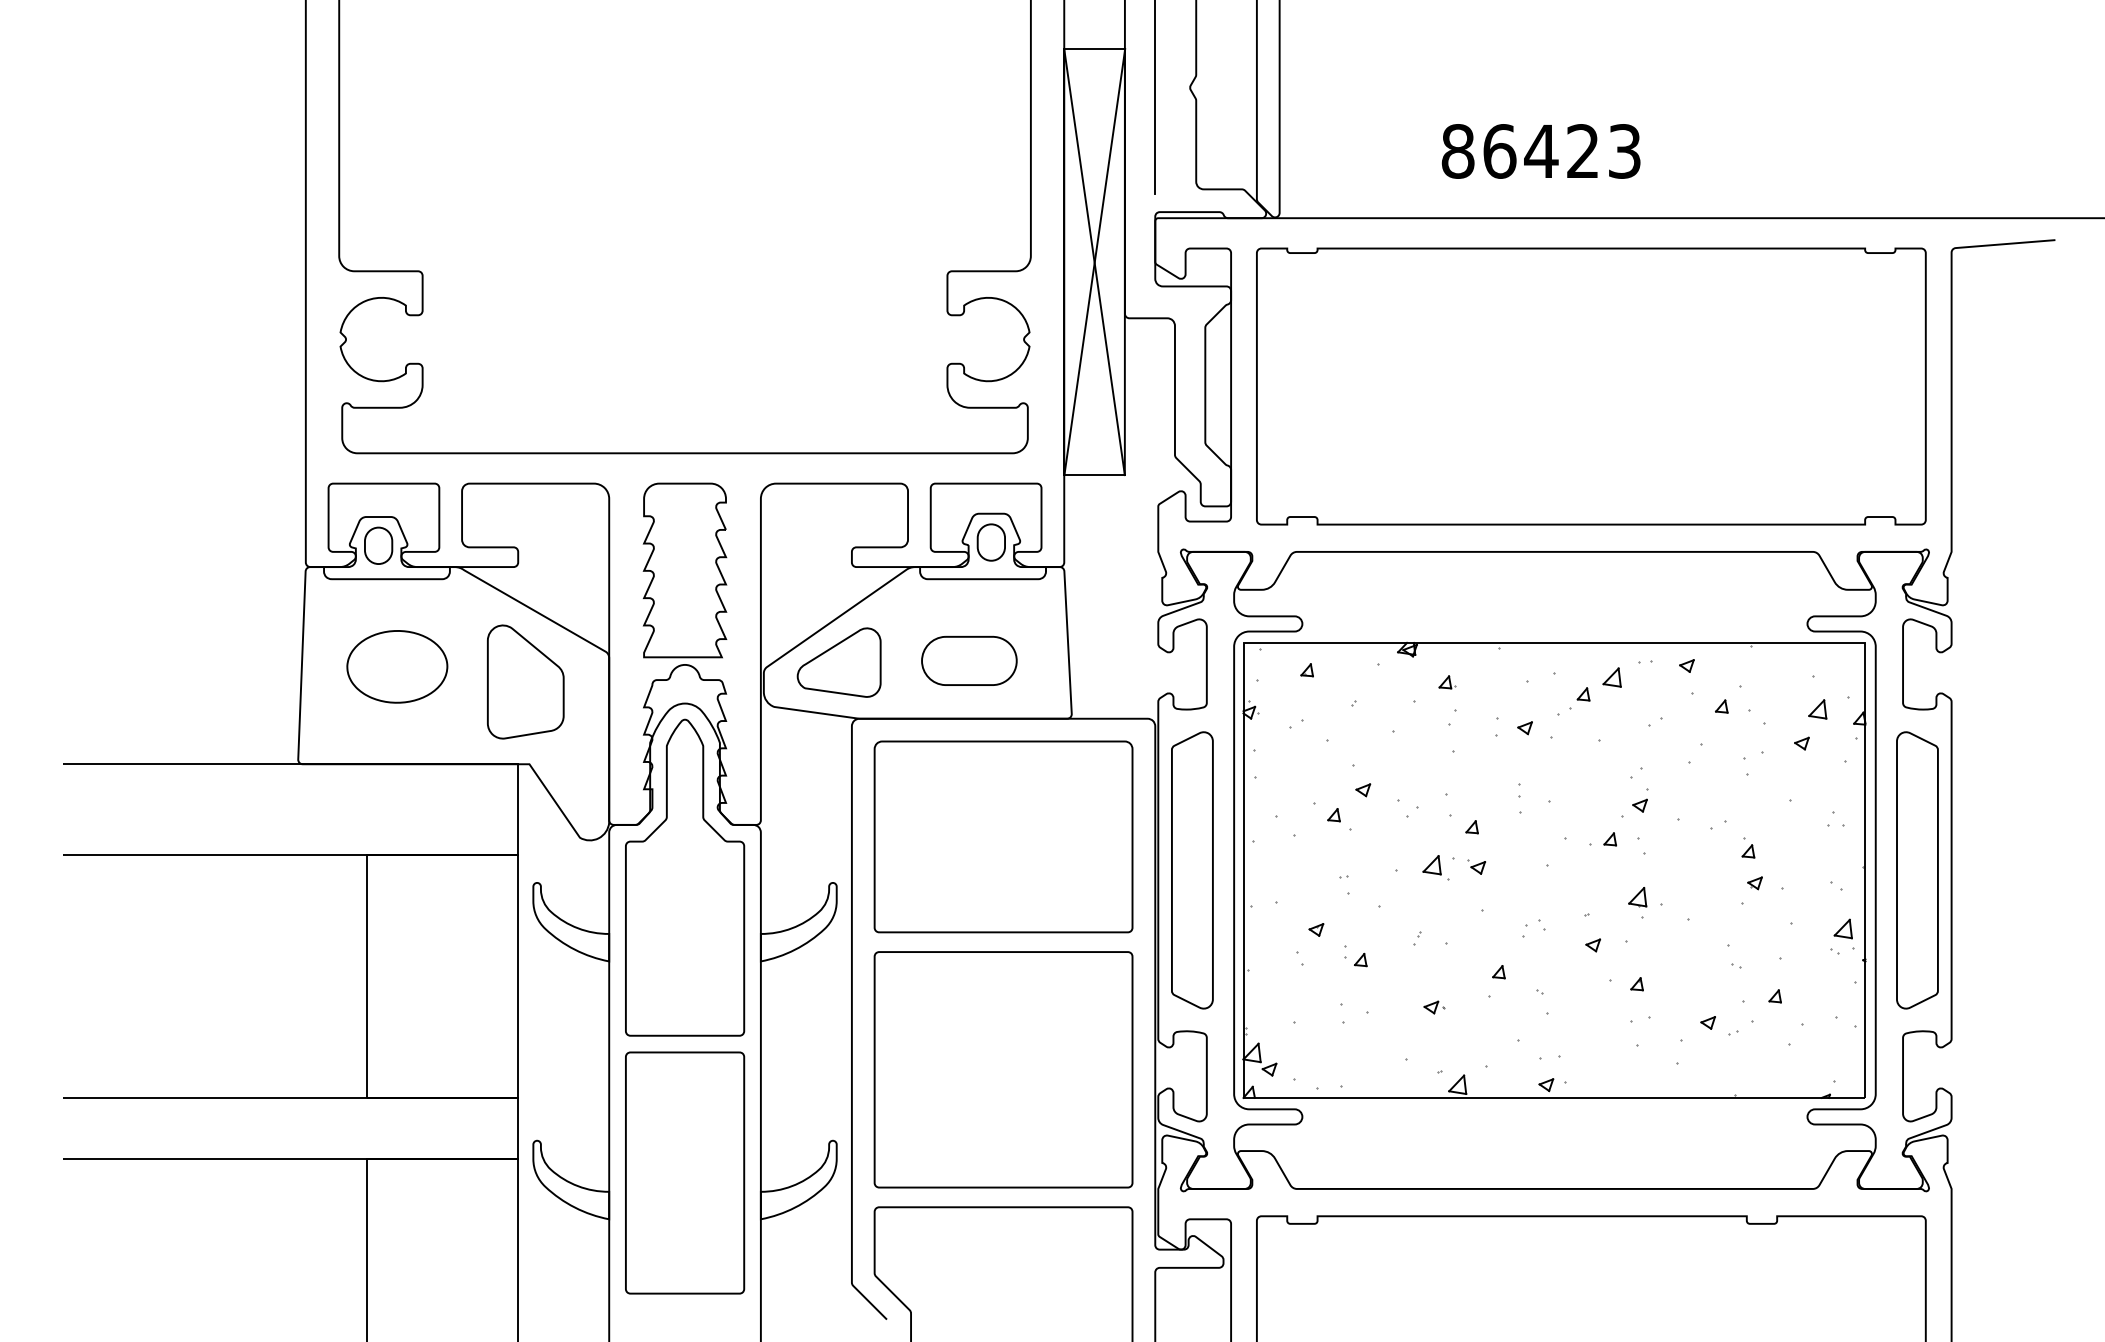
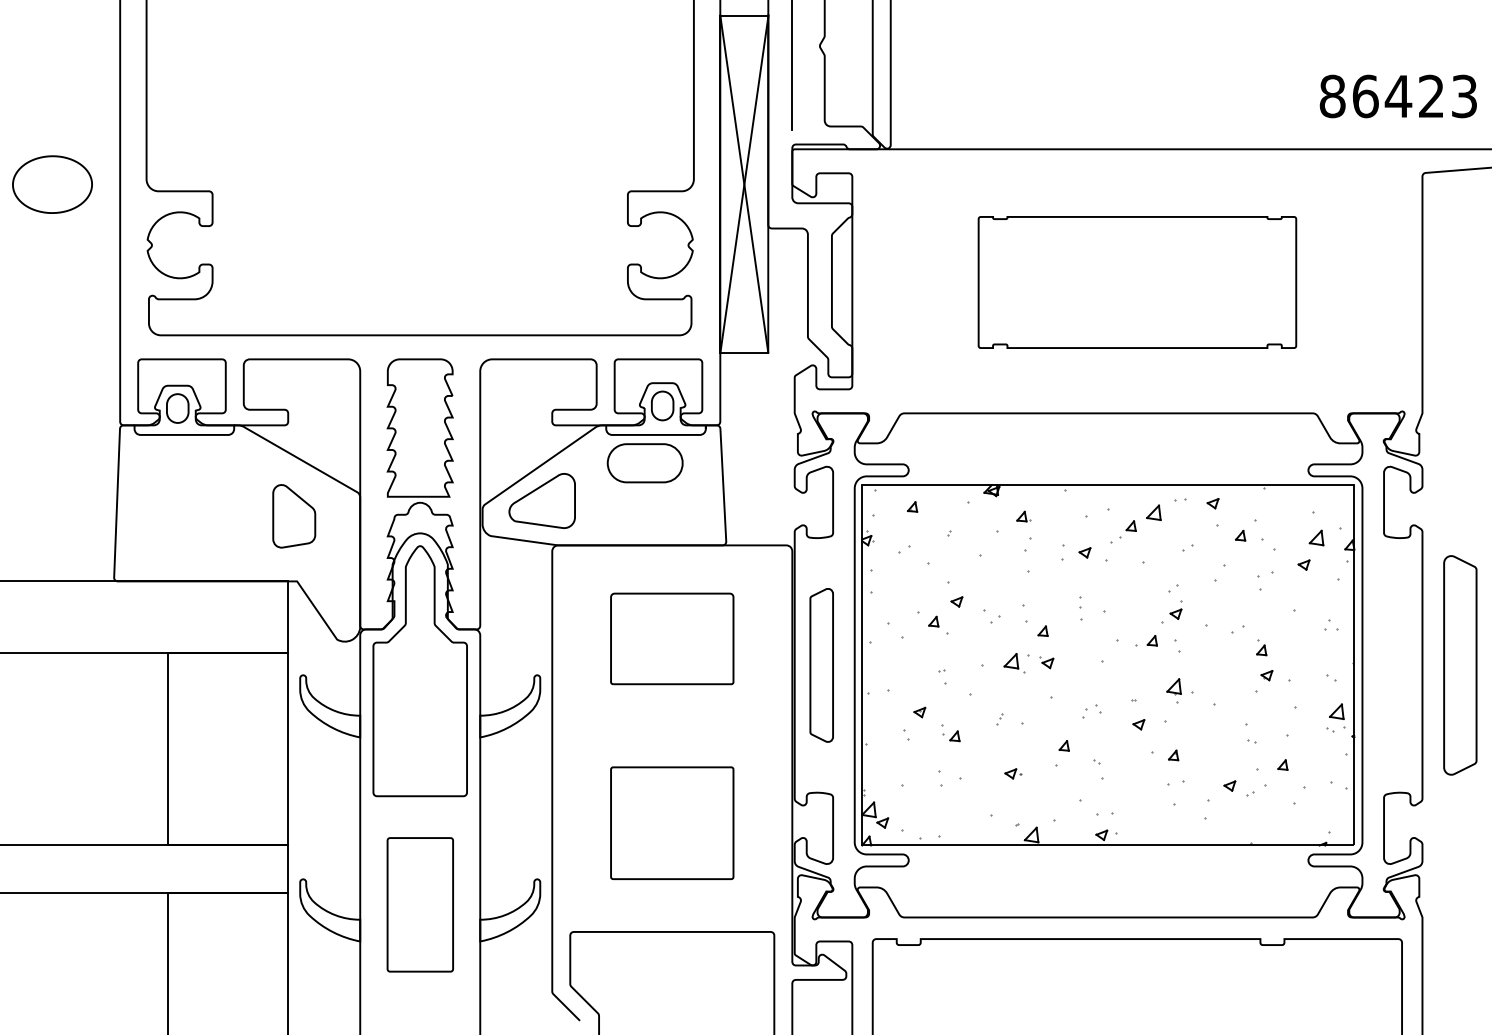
text: (1540, 151) -> (1397, 96), moved
part: (1591, 386) -> (1137, 282), size x0.6
part: (969, 660) -> (645, 462), moved
part: (397, 666) -> (52, 184), moved
part: (525, 681) -> (293, 515), size x0.7
part: (1003, 836) -> (672, 638), size x0.6
part: (1192, 870) -> (821, 665), size x0.7
part: (1917, 870) -> (1460, 665), moved
part: (1003, 1069) -> (672, 822), size x0.6
part: (685, 1172) -> (420, 904), size x0.7

